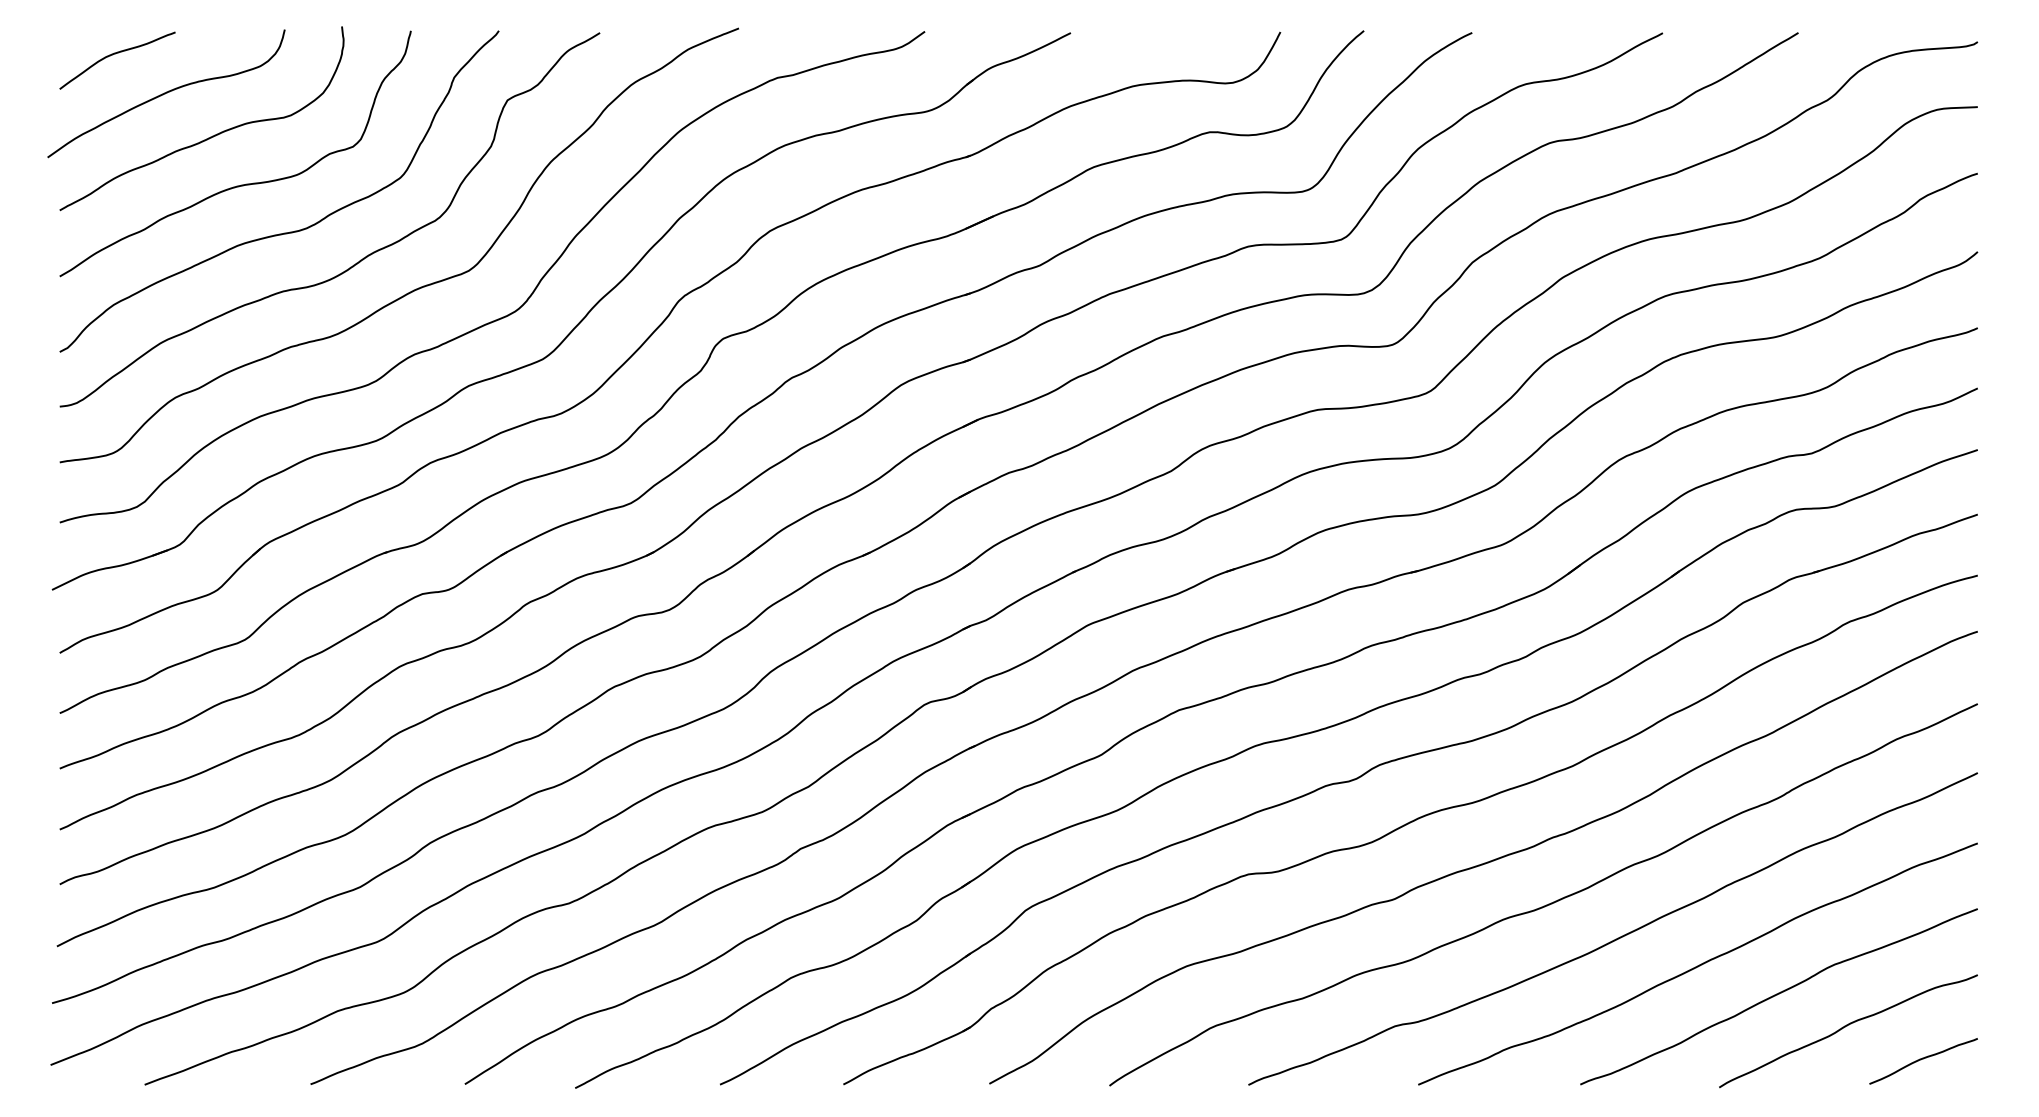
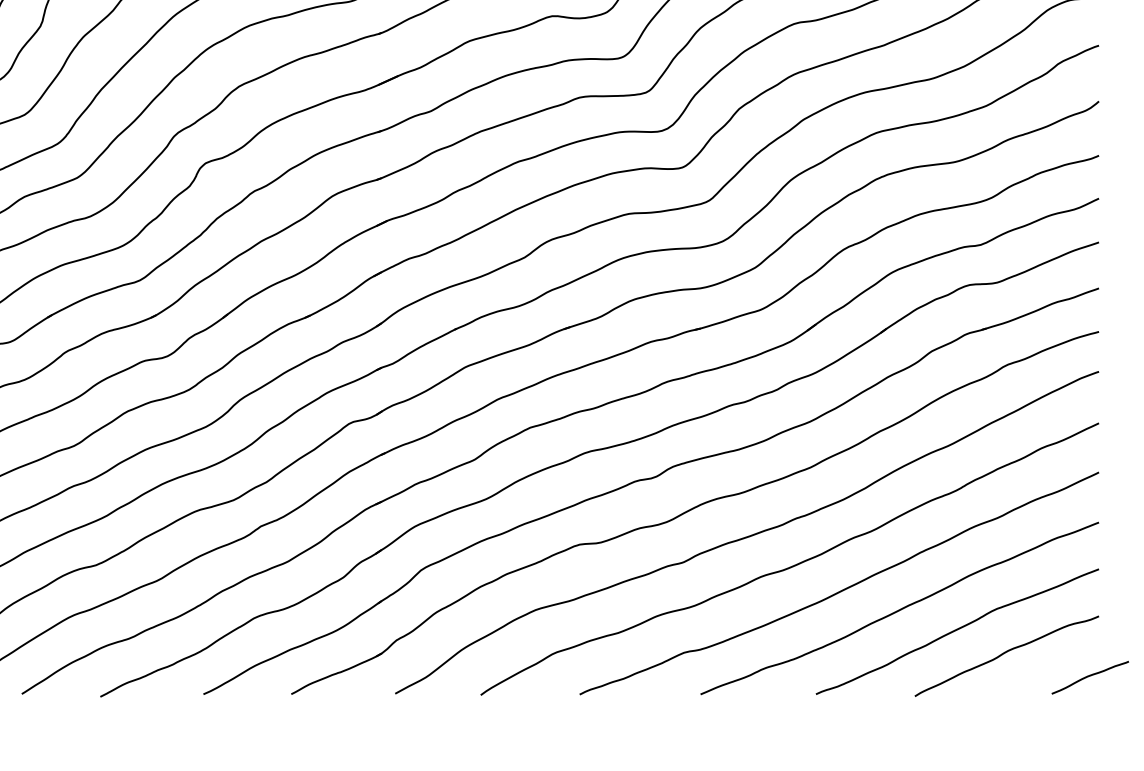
curve: (1923, 1059) -> (1090, 676), moved

